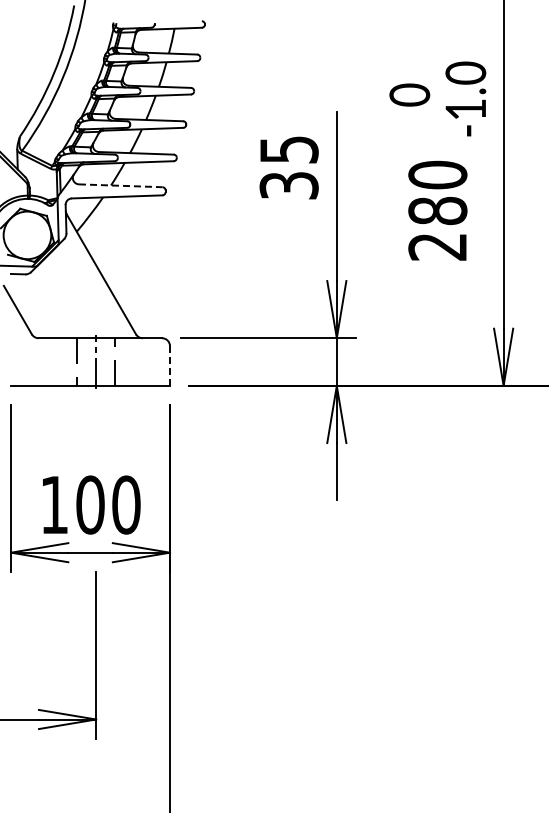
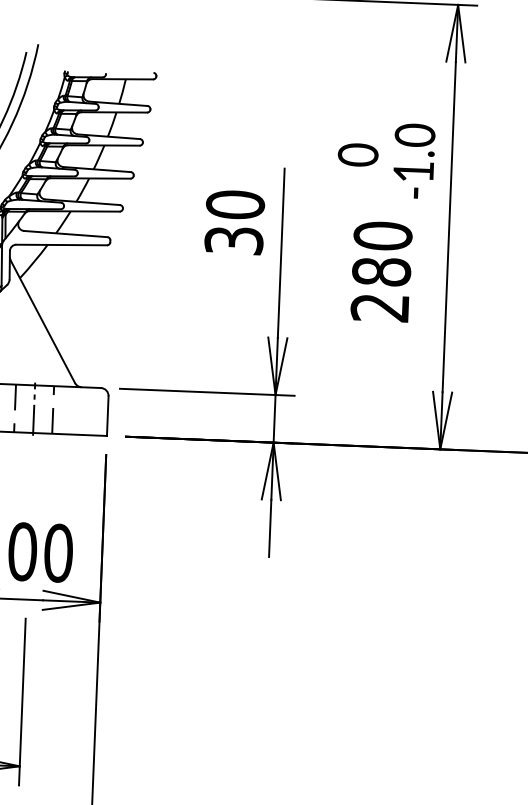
text: (288, 149) -> (234, 204), 35 -> 30
line: (120, 185) -> (65, 233), dashed -> solid
line: (170, 366) -> (108, 416), dashed -> solid

